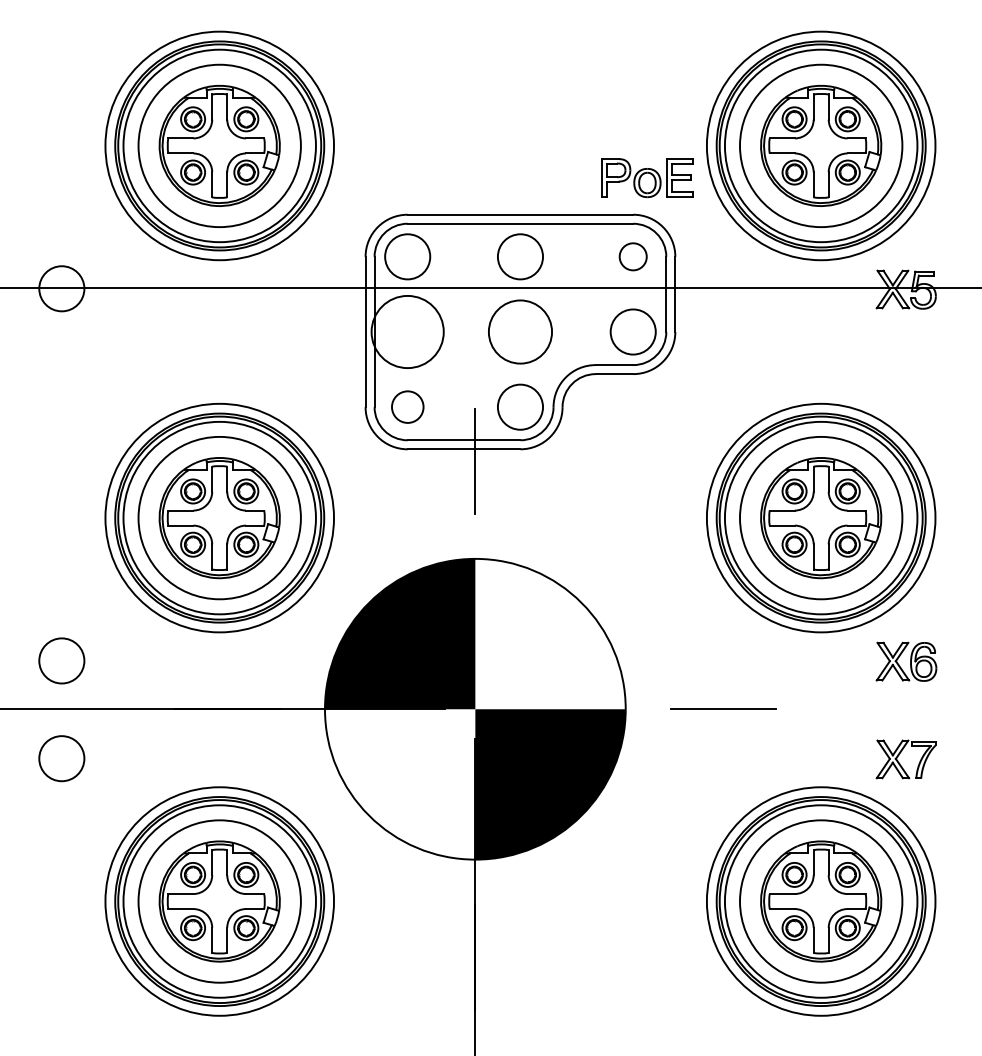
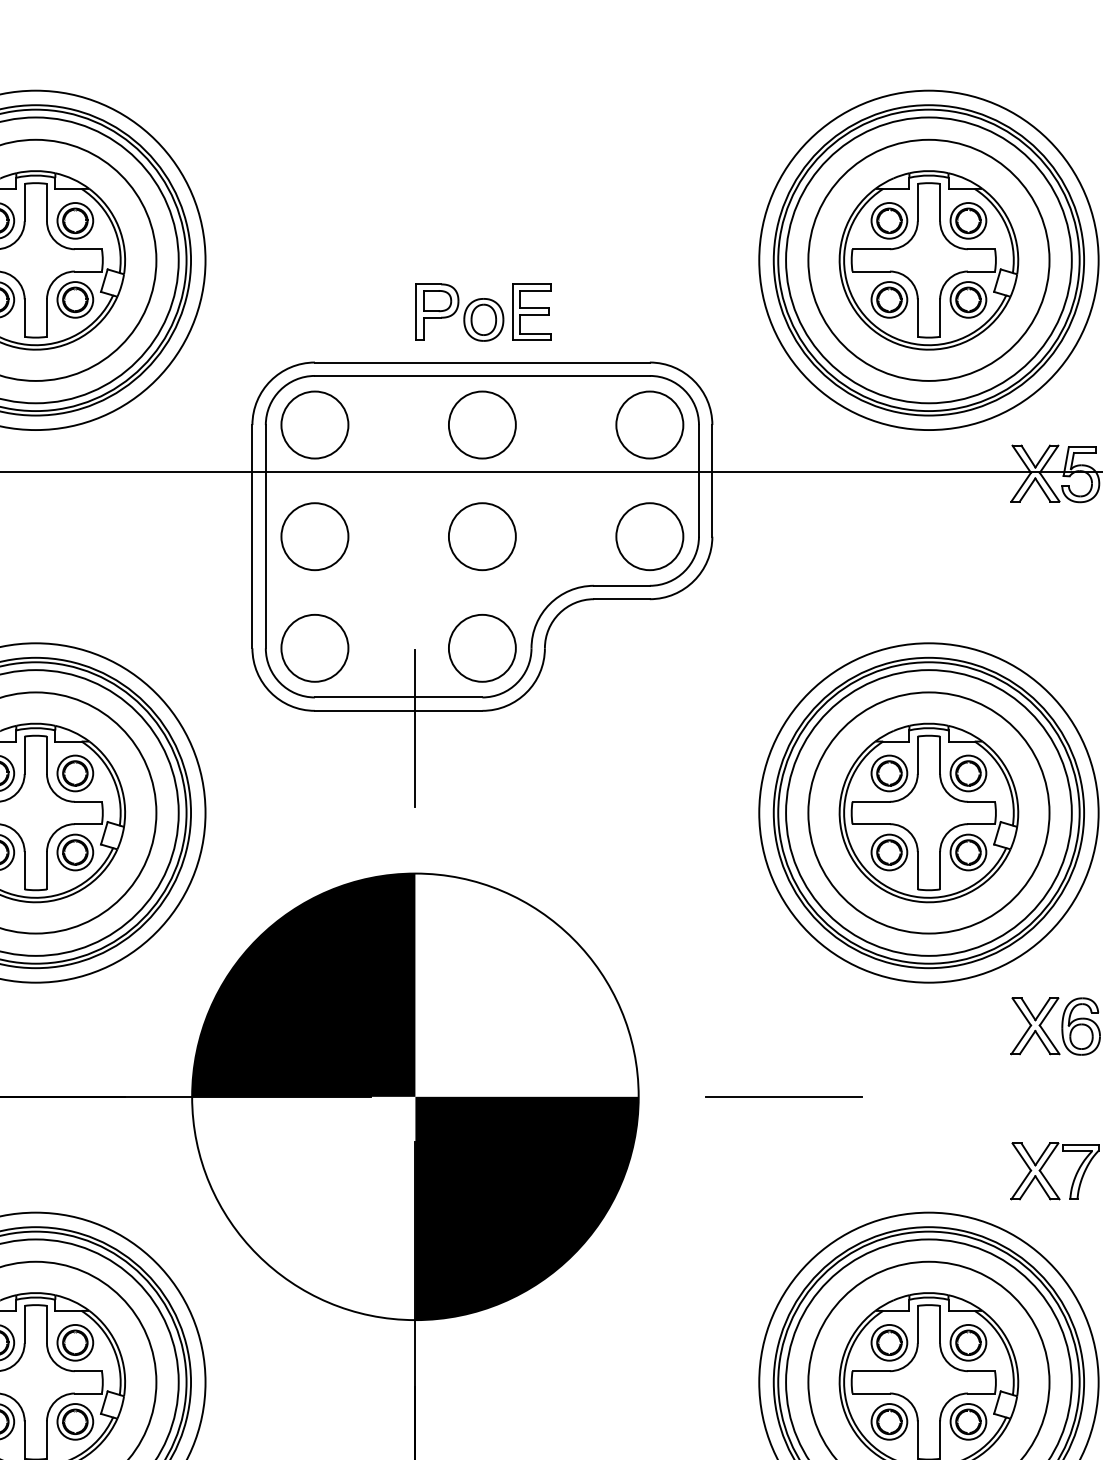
part: (647, 178) -> (483, 313), moved
circle: (632, 256) -> (648, 424), size x1.67
circle: (407, 331) -> (314, 535), size x0.62
circle: (520, 331) -> (482, 535), size x0.71
circle: (407, 406) -> (314, 647), size x1.43

